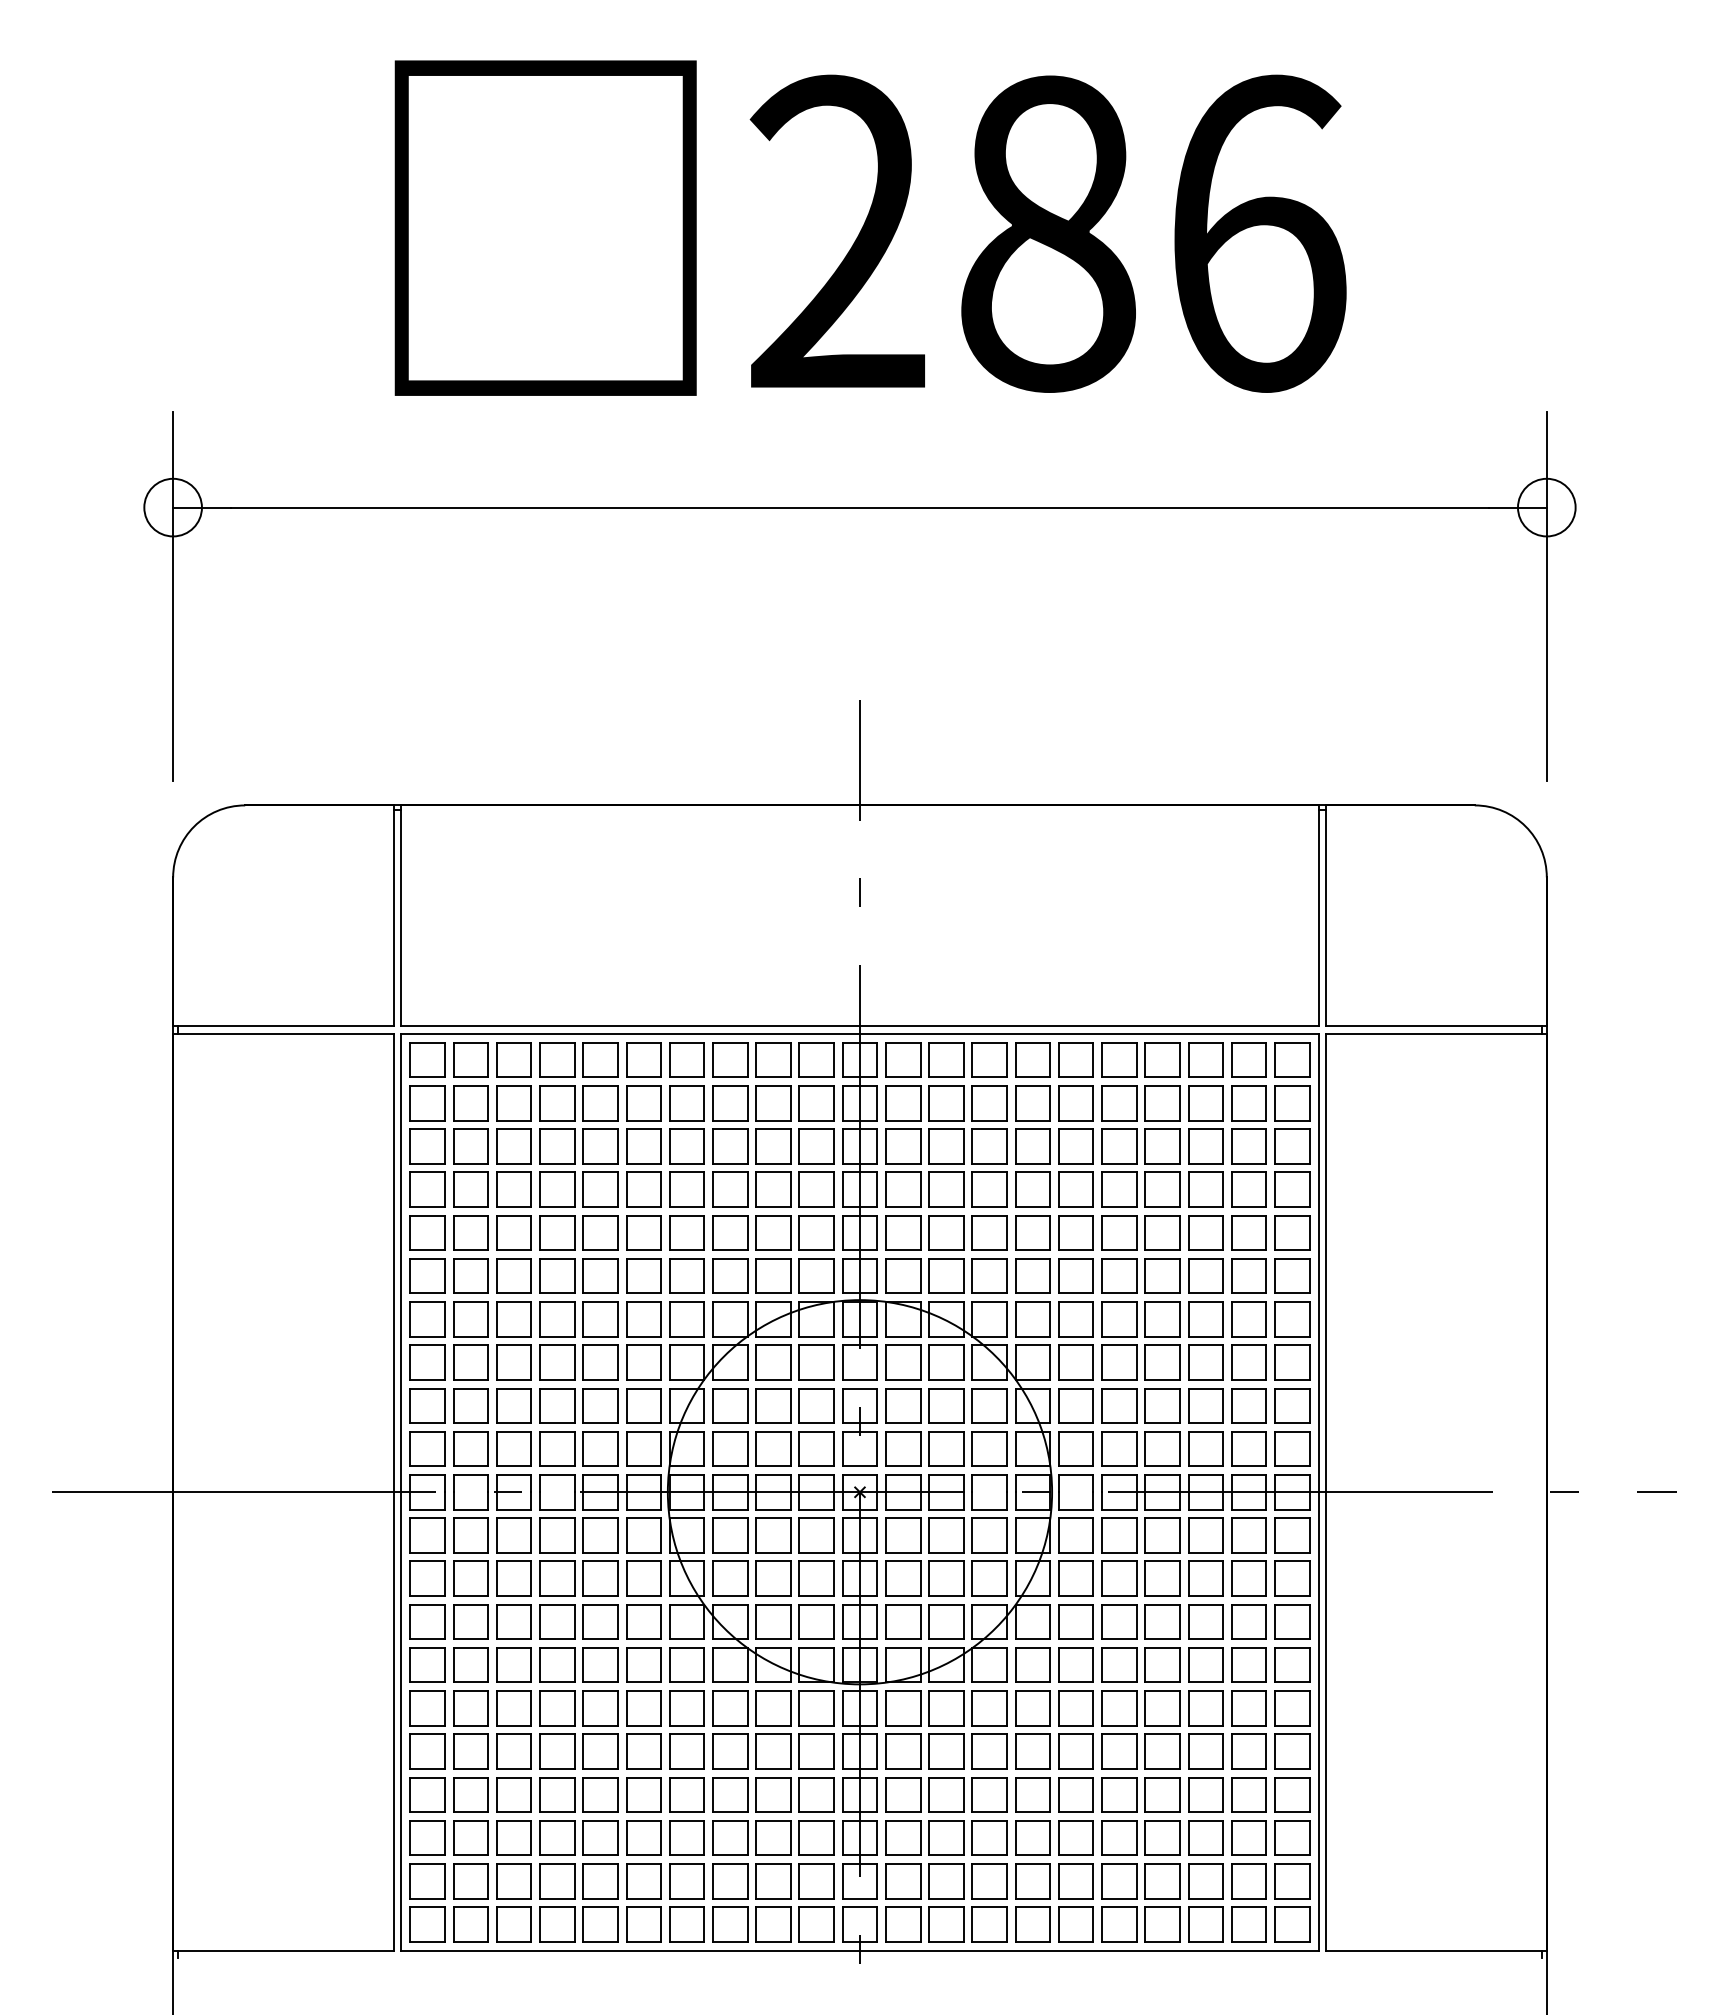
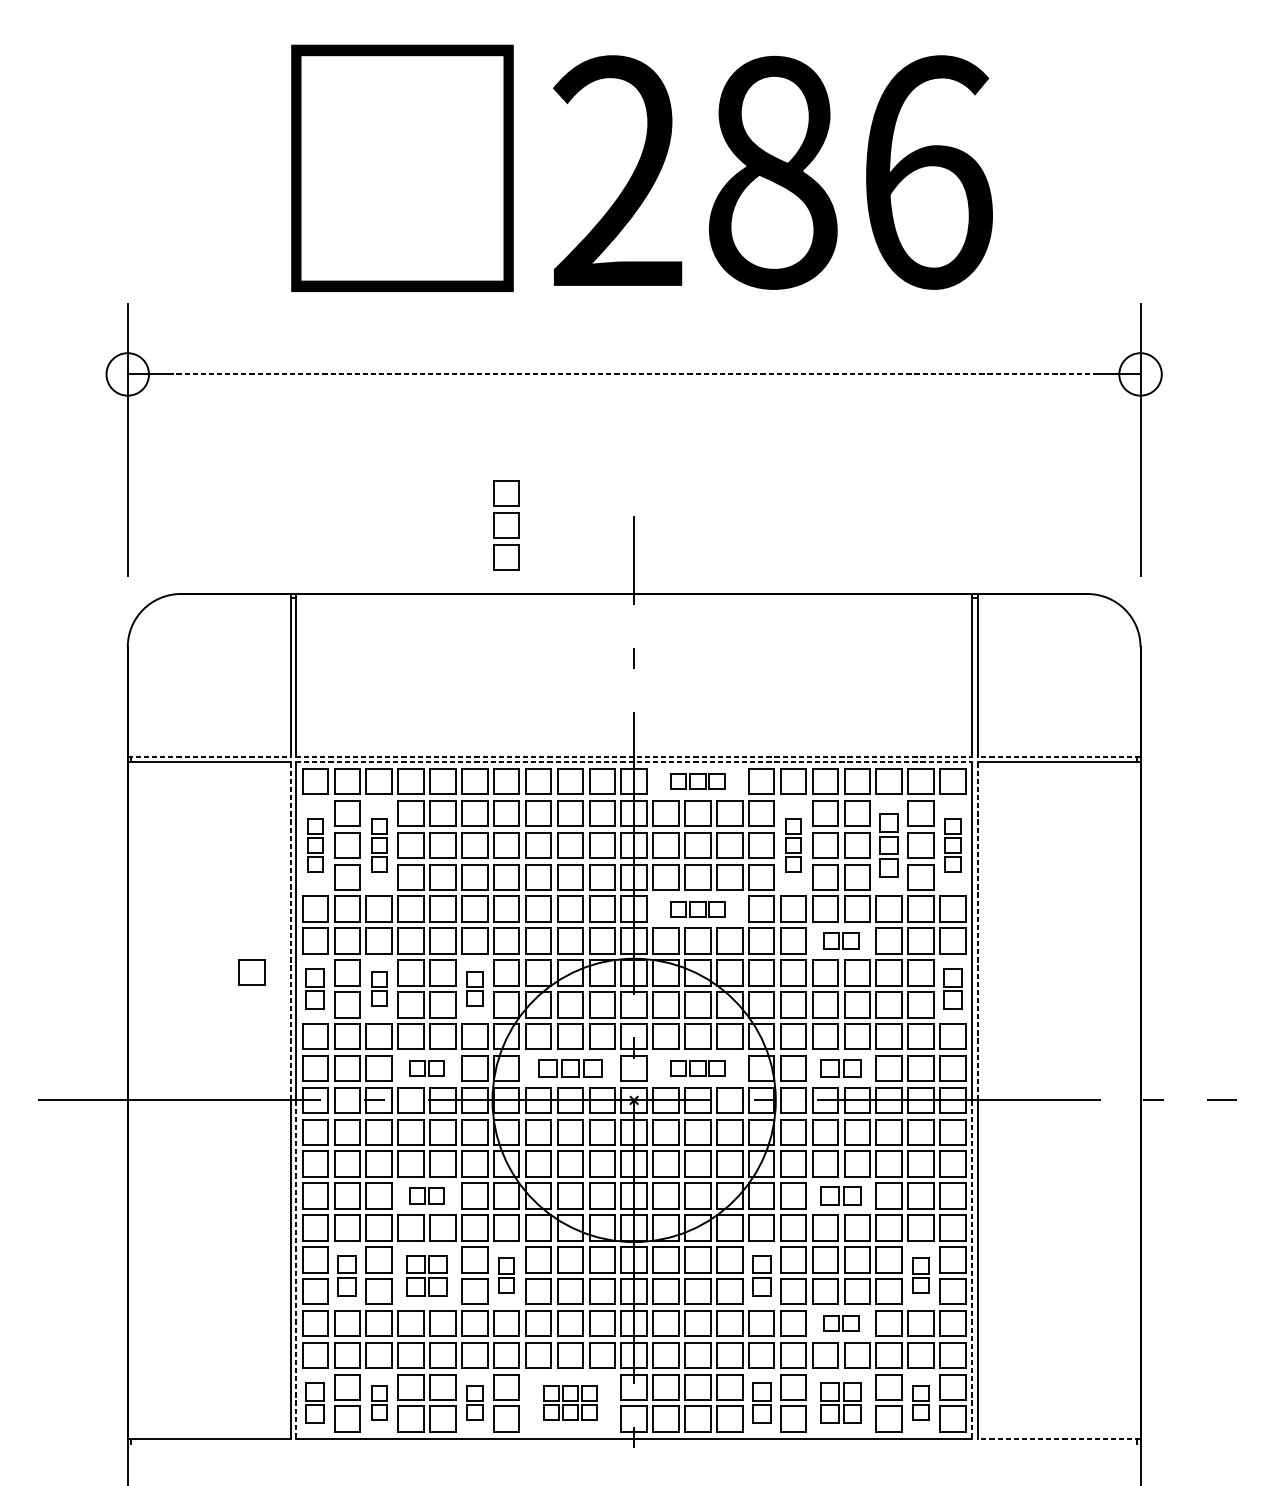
line: (859, 507) -> (633, 374), solid -> dashed
part: (686, 712) -> (506, 525), added
line: (284, 1026) -> (209, 757), solid -> dashed
line: (859, 1026) -> (633, 757), solid -> dashed
line: (1435, 1026) -> (1058, 757), solid -> dashed
line: (859, 1033) -> (633, 762), solid -> dashed
part: (946, 1059) -> (697, 781), size x0.6
part: (427, 1146) -> (315, 845), size x0.6
part: (513, 1146) -> (378, 845), size x0.6
part: (1075, 1146) -> (793, 845), size x0.6
part: (1205, 1146) -> (888, 845), size x0.7
part: (1292, 1146) -> (953, 845), size x0.6
part: (946, 1232) -> (697, 908), size x0.6
line: (394, 1262) -> (290, 931), solid -> dashed
line: (1325, 1262) -> (977, 931), solid -> dashed
part: (1140, 1275) -> (840, 940), size x0.6
part: (341, 1318) -> (251, 972), added
part: (427, 1340) -> (315, 988), size x0.7
part: (513, 1340) -> (378, 988), size x0.6
part: (643, 1340) -> (474, 988), size x0.6
part: (1292, 1340) -> (953, 988), size x0.7
part: (578, 1448) -> (426, 1068), size x0.6
part: (773, 1448) -> (570, 1068), size x0.7
part: (946, 1448) -> (697, 1068), size x0.6
part: (1140, 1448) -> (840, 1068), size x0.7
part: (578, 1621) -> (426, 1195), size x0.6
part: (1140, 1621) -> (840, 1195), size x0.7
line: (401, 1722) -> (296, 1270), solid -> dashed
line: (1318, 1722) -> (972, 1270), solid -> dashed
part: (470, 1729) -> (347, 1275), size x0.7
part: (578, 1729) -> (426, 1275), size x0.7
part: (686, 1729) -> (506, 1275), size x0.6
part: (1032, 1729) -> (761, 1275), size x0.7
part: (1248, 1729) -> (920, 1275), size x0.6
part: (1140, 1794) -> (840, 1323), size x0.6
part: (427, 1902) -> (315, 1402), size x0.7
part: (513, 1902) -> (378, 1402), size x0.6
part: (643, 1902) -> (474, 1402), size x0.6
part: (773, 1902) -> (570, 1402), size x0.6
part: (1032, 1902) -> (761, 1402), size x0.7
part: (1140, 1902) -> (840, 1402), size x0.7
part: (1248, 1902) -> (920, 1402), size x0.6
line: (1435, 1950) -> (1058, 1438), solid -> dashed

